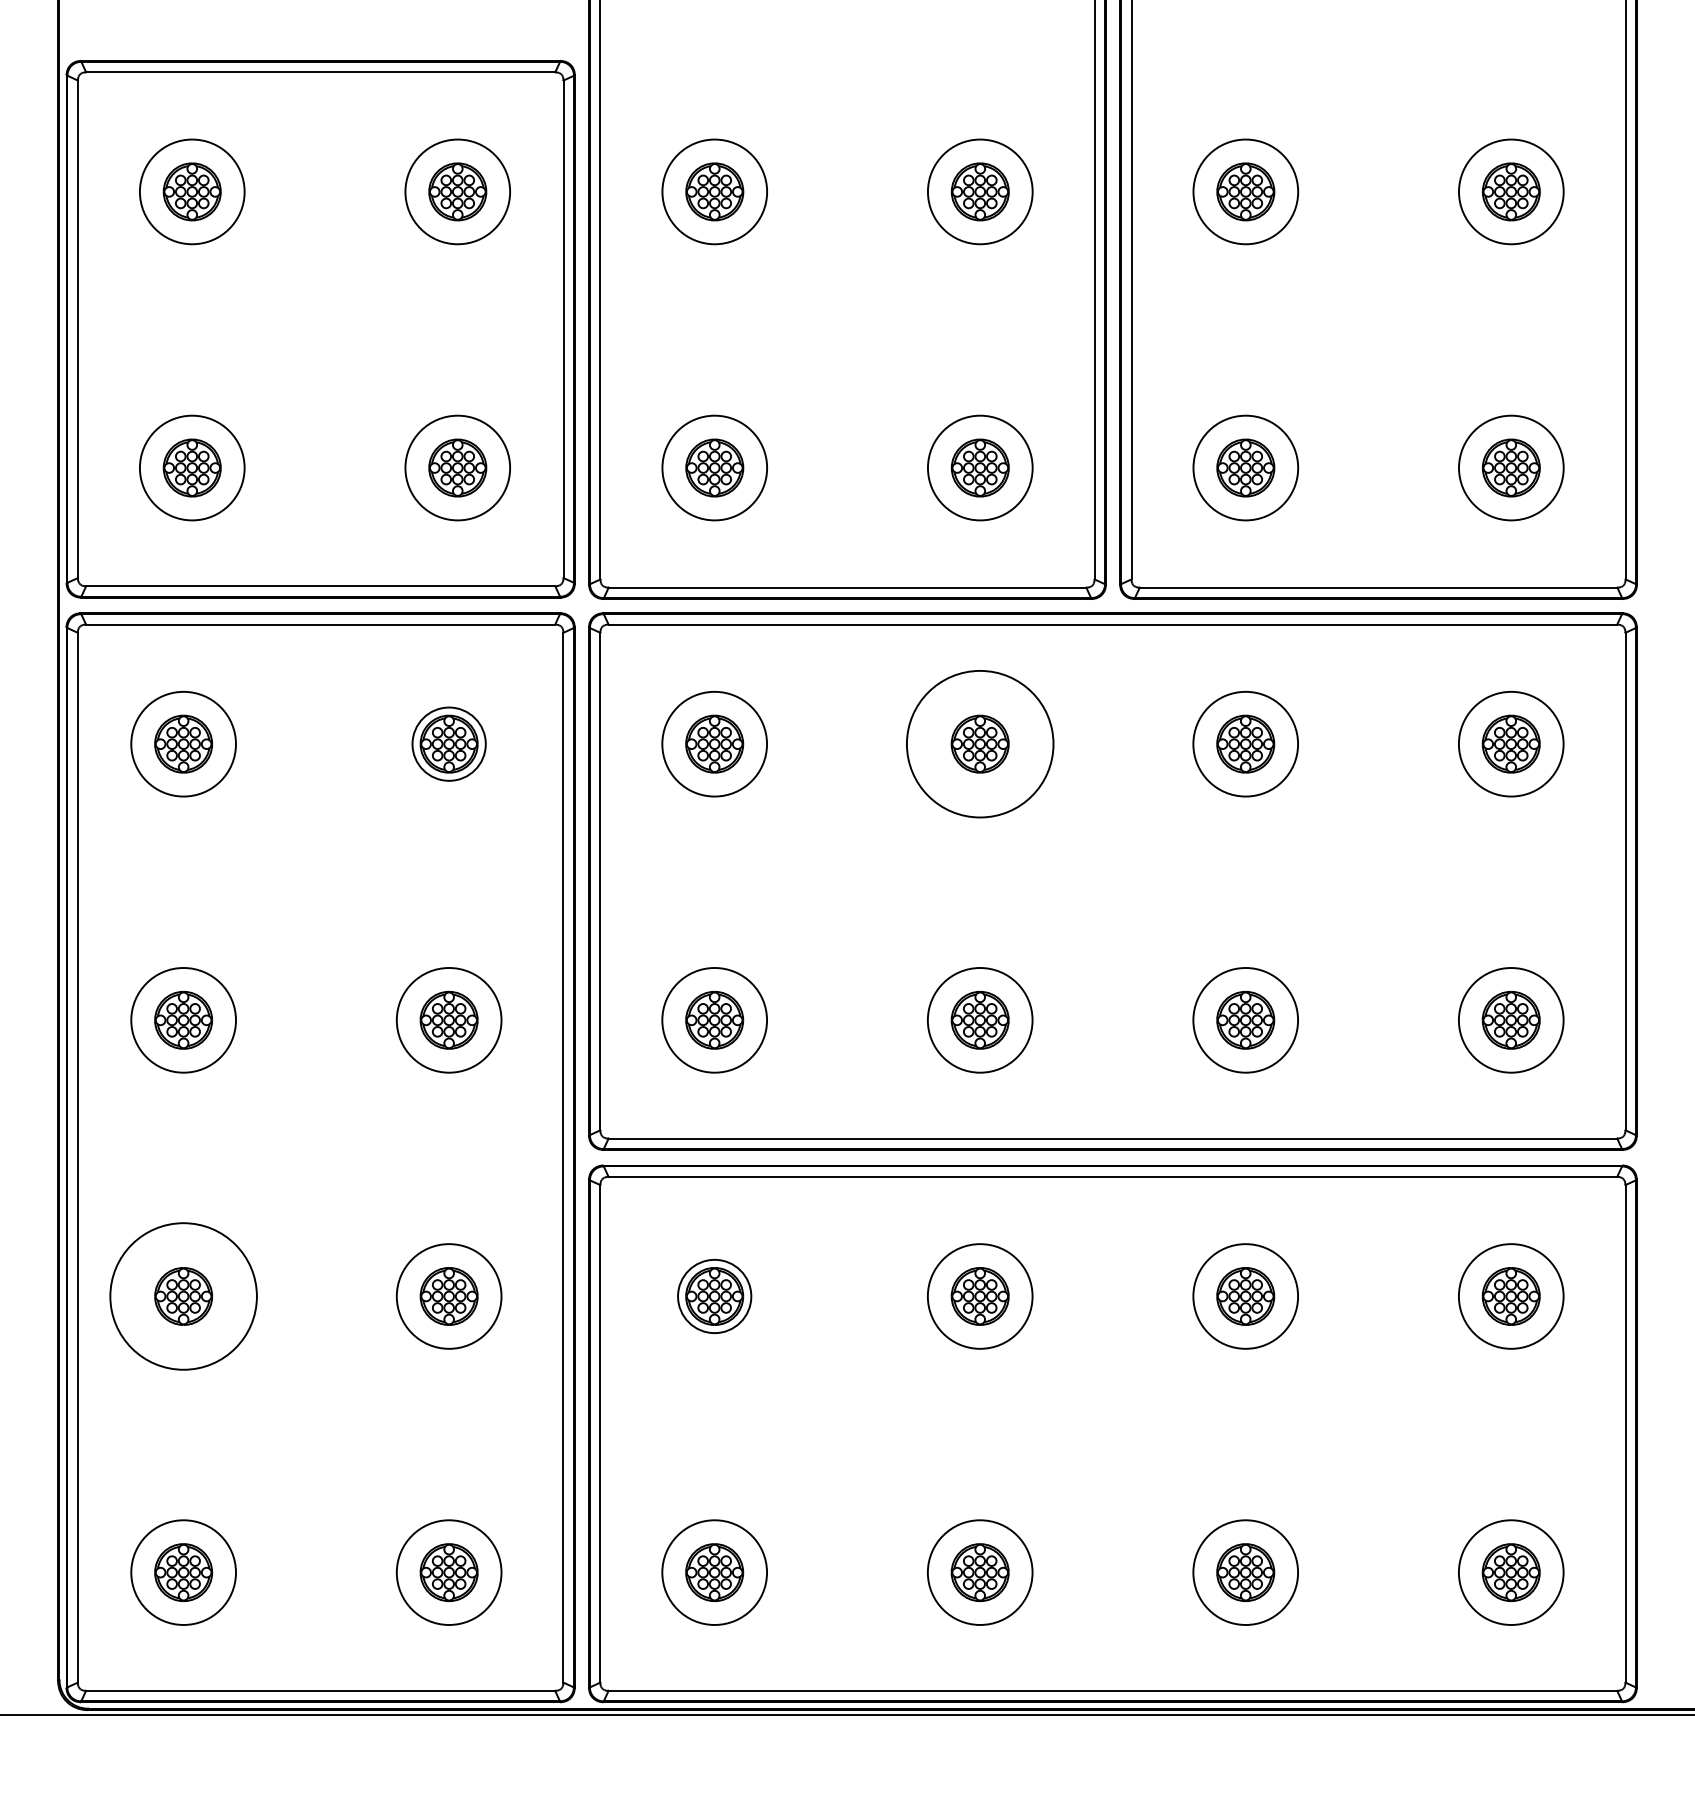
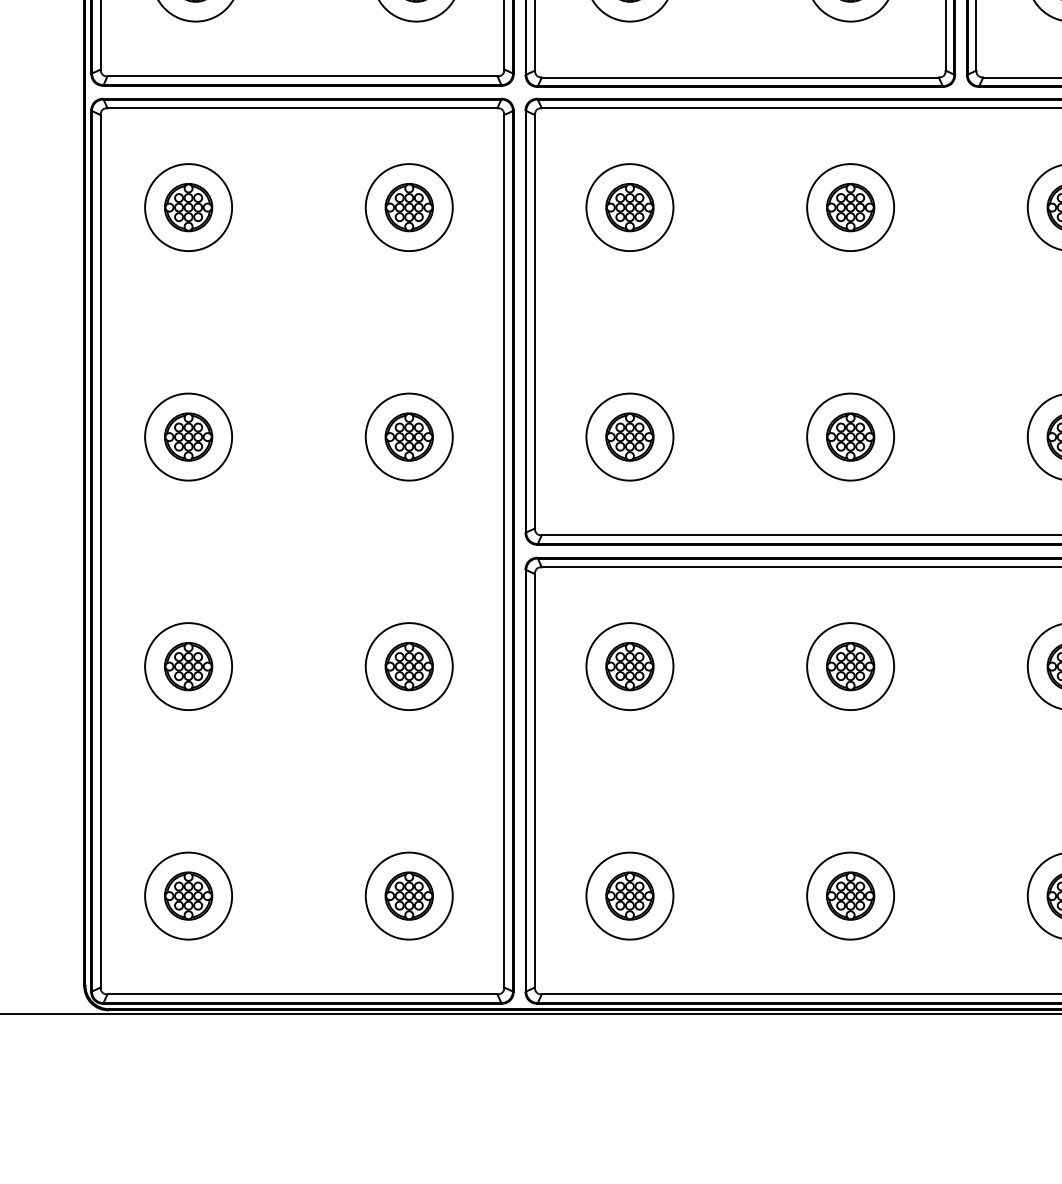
circle: (448, 743) -> (408, 207), size x1.43
circle: (979, 743) -> (850, 207), size x0.71
circle: (183, 1296) -> (188, 666), size x0.71
circle: (714, 1296) -> (629, 666), size x1.43

